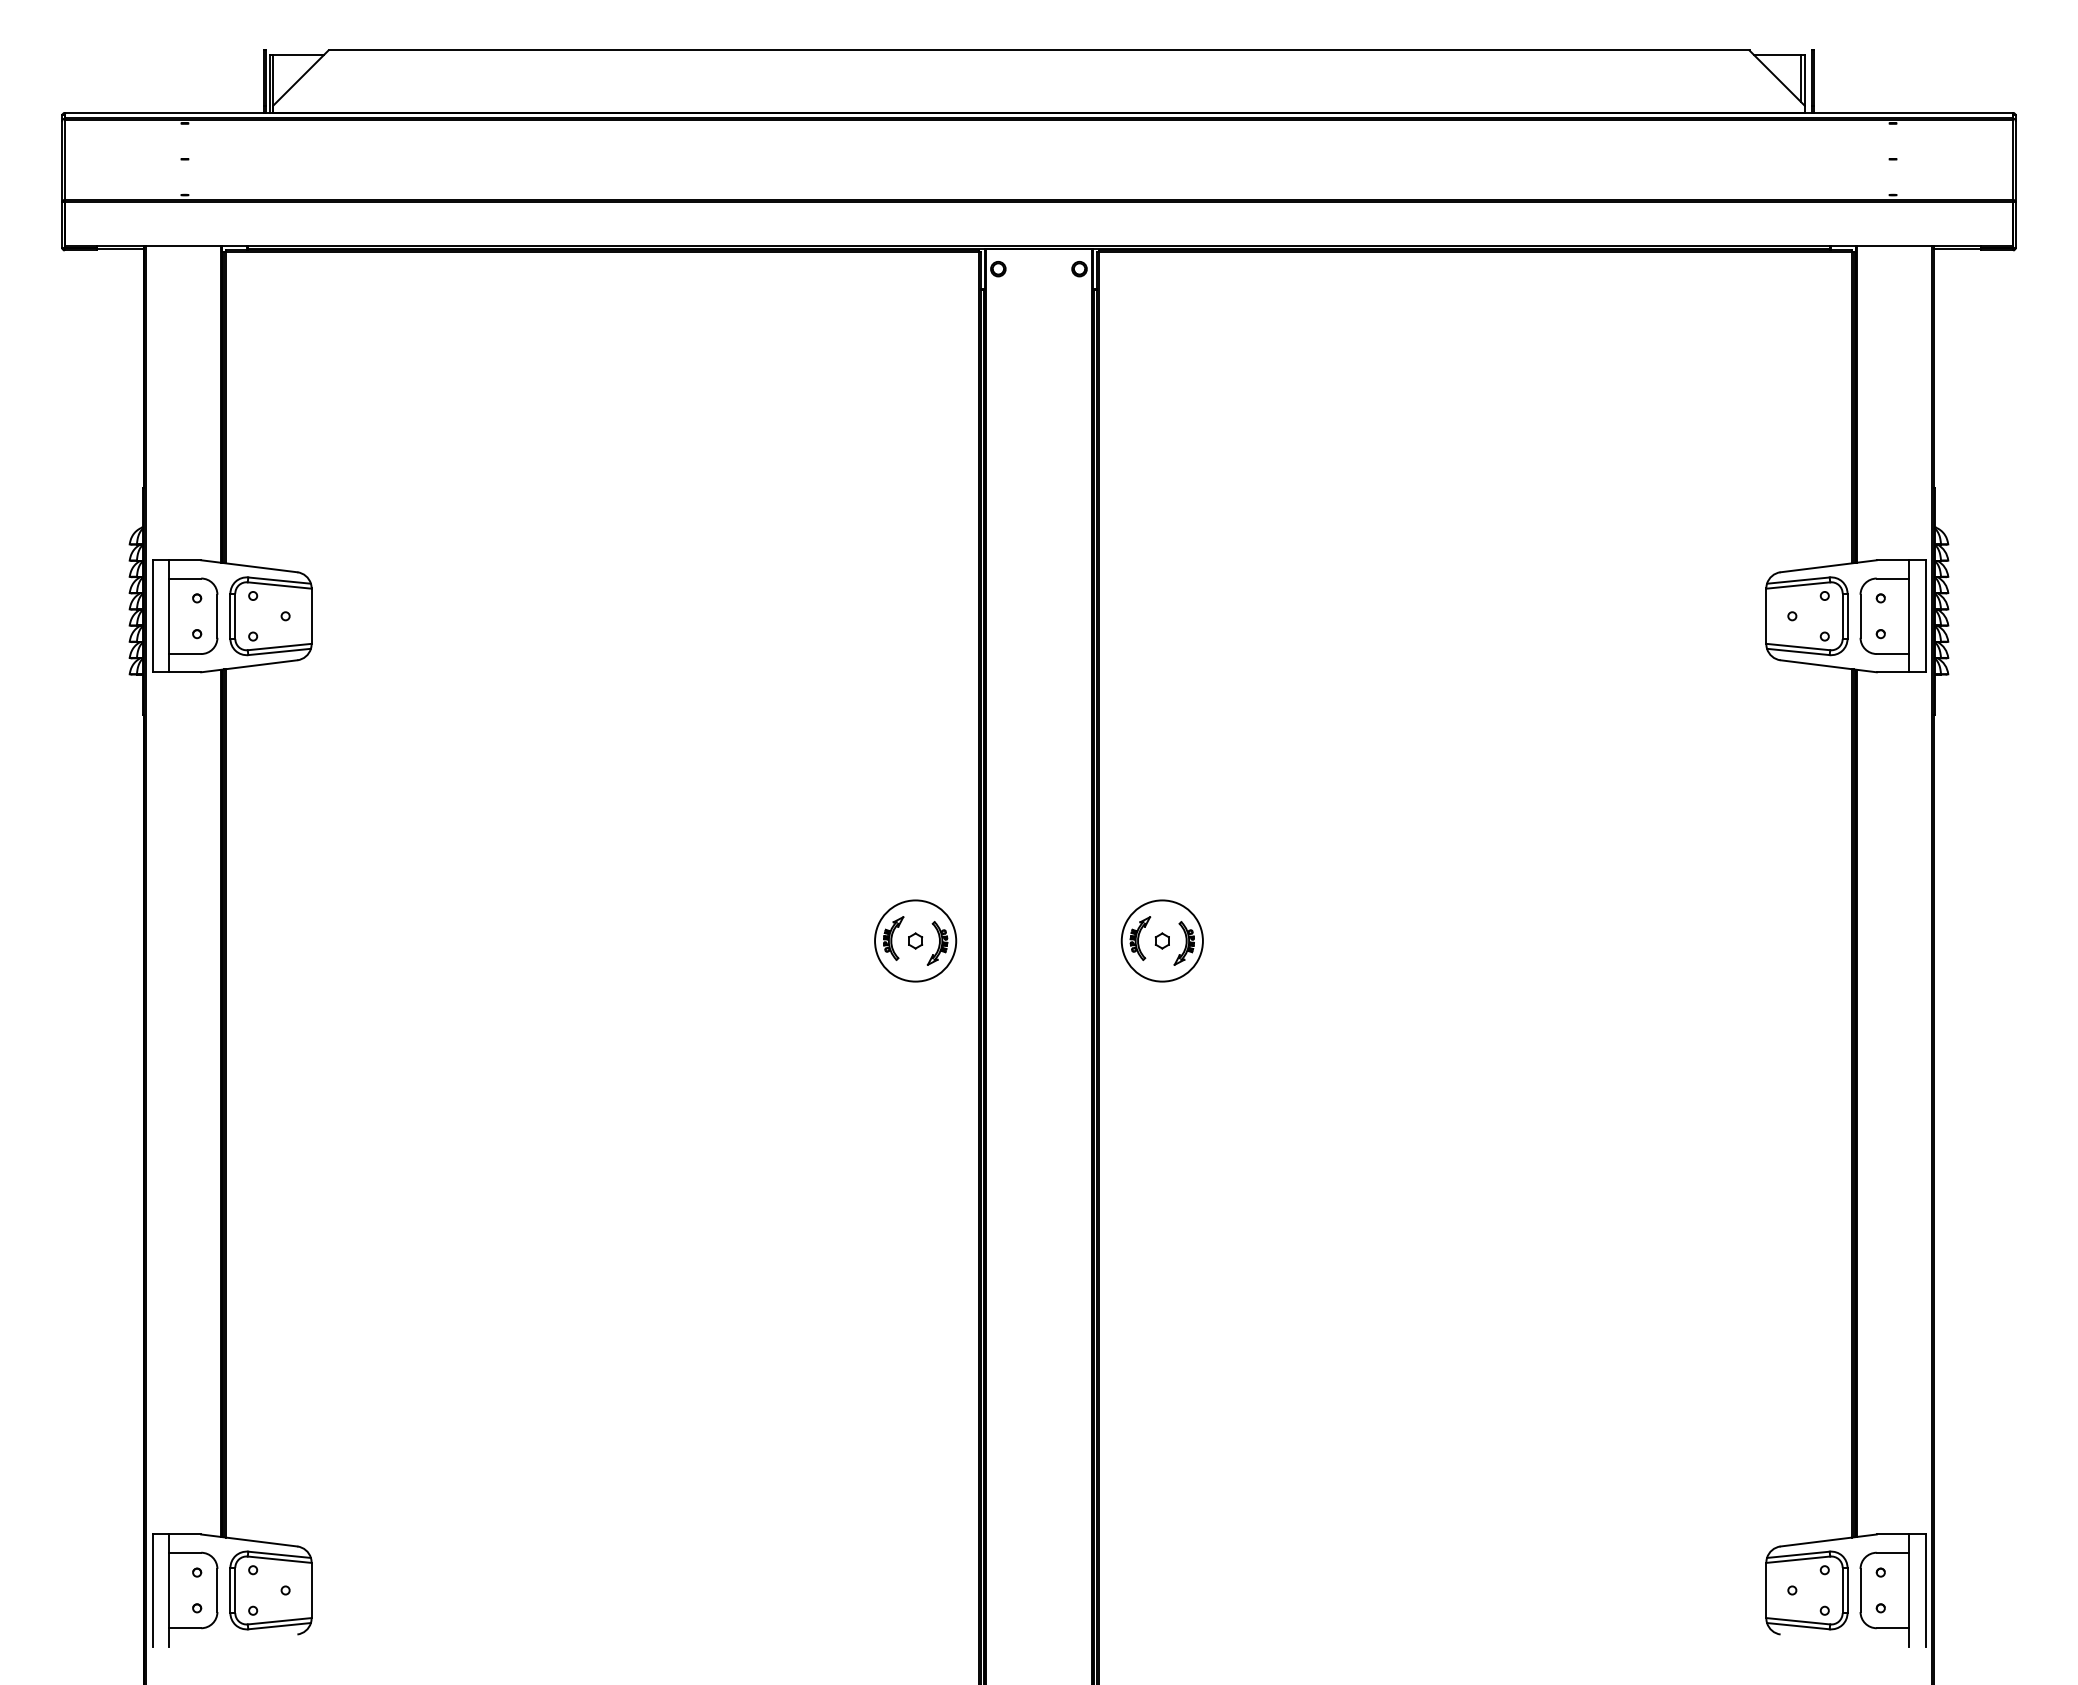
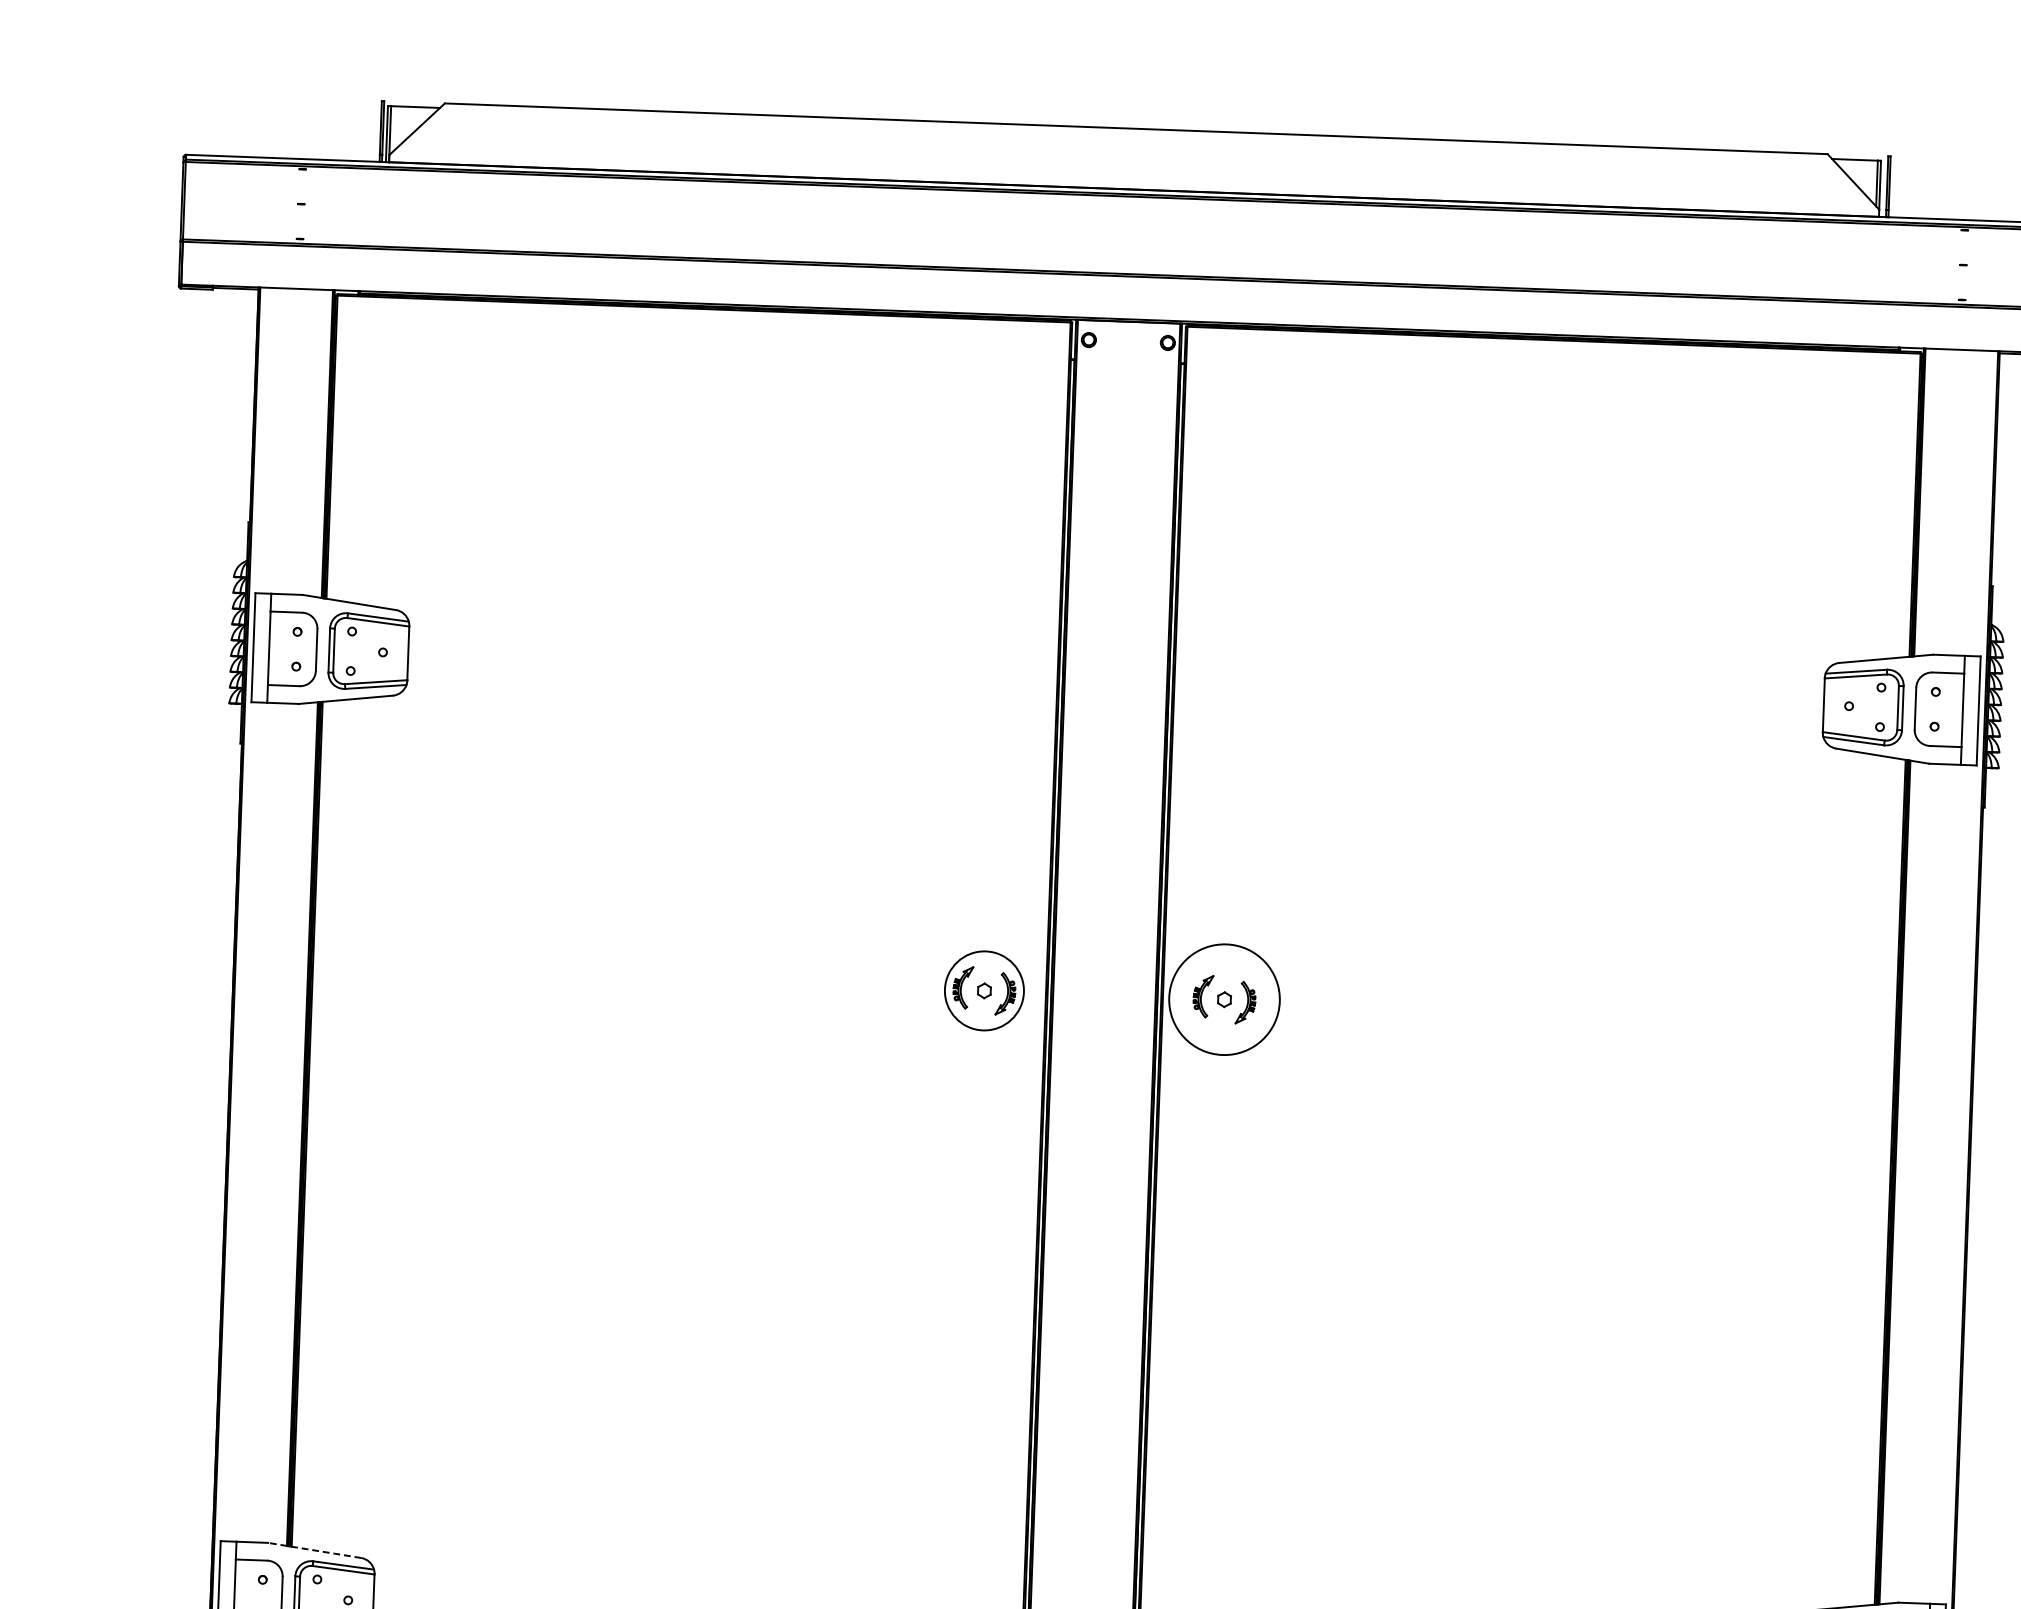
circle: (1161, 940) -> (1223, 999), size x1.4
line: (248, 1540) -> (313, 1550), solid -> dashed

